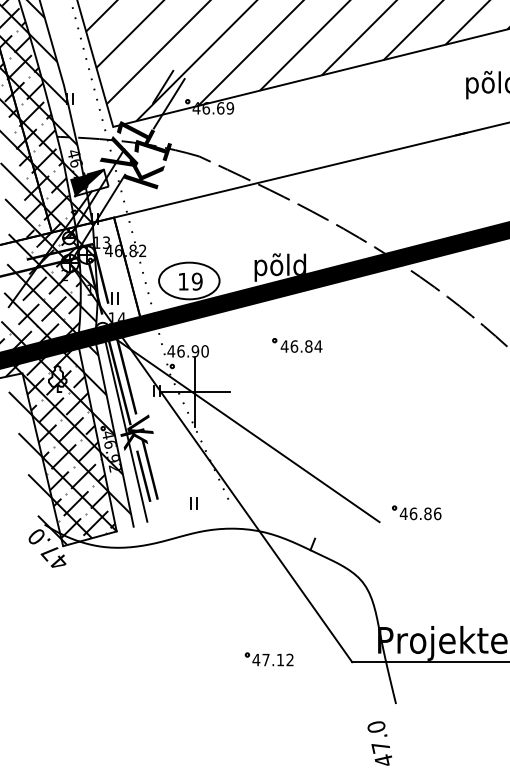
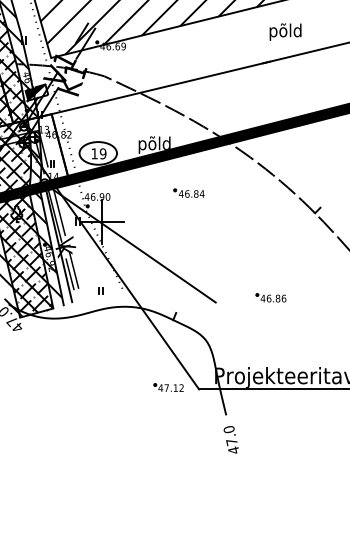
part: (296, 344) -> (188, 192), moved
part: (415, 512) -> (270, 297), moved
part: (268, 659) -> (168, 387), moved
text: (378, 743) -> (230, 439), moved

